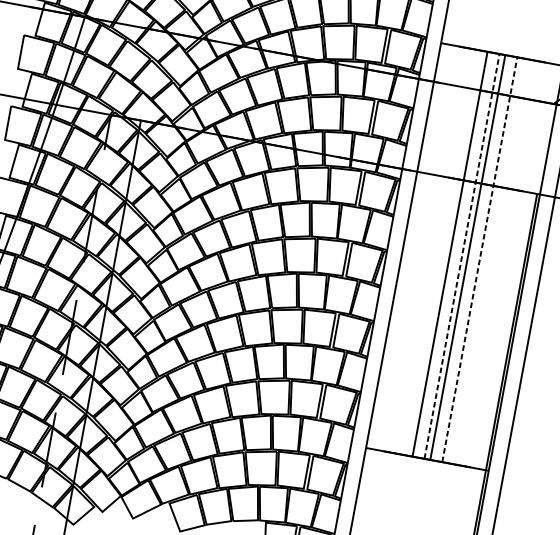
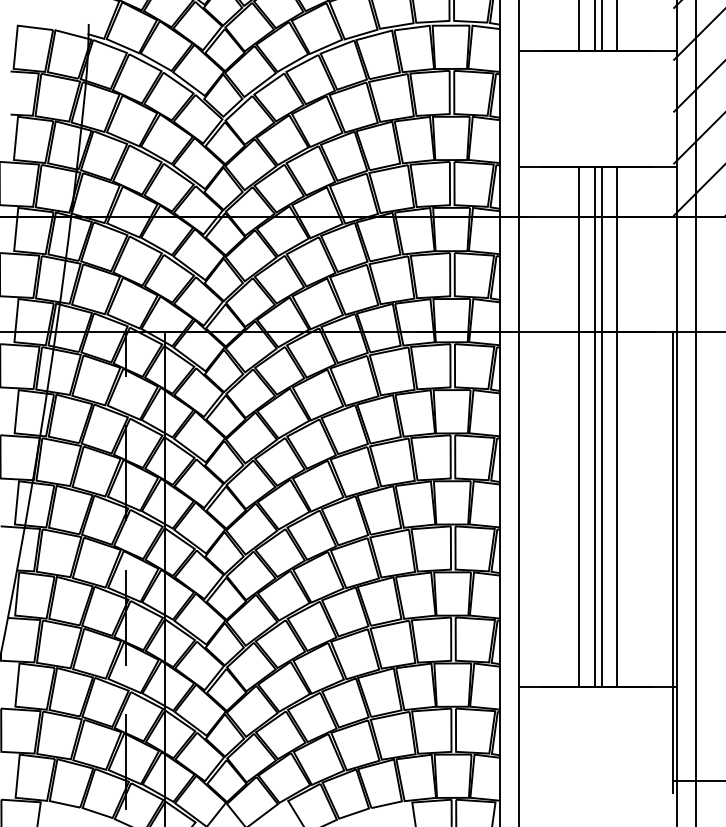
line: (462, 256) -> (594, 426), dashed -> solid
line: (480, 259) -> (617, 426), dashed -> solid

